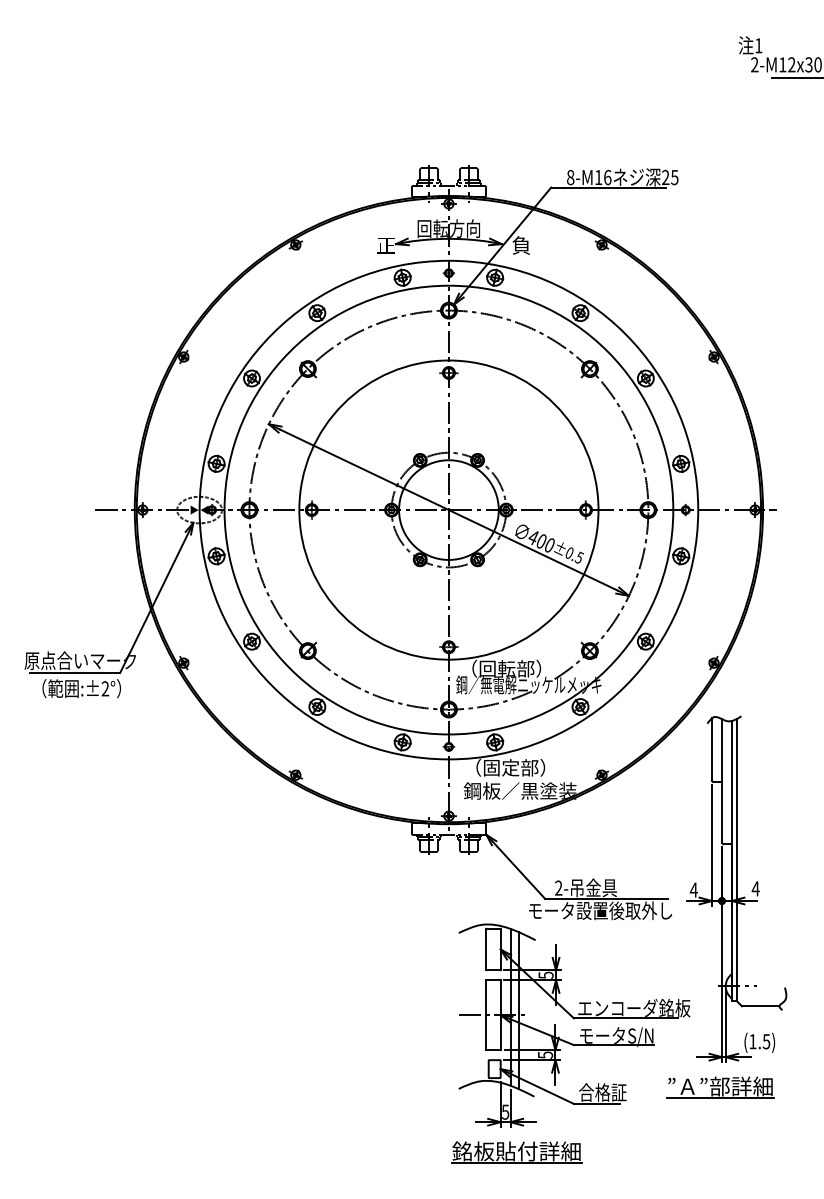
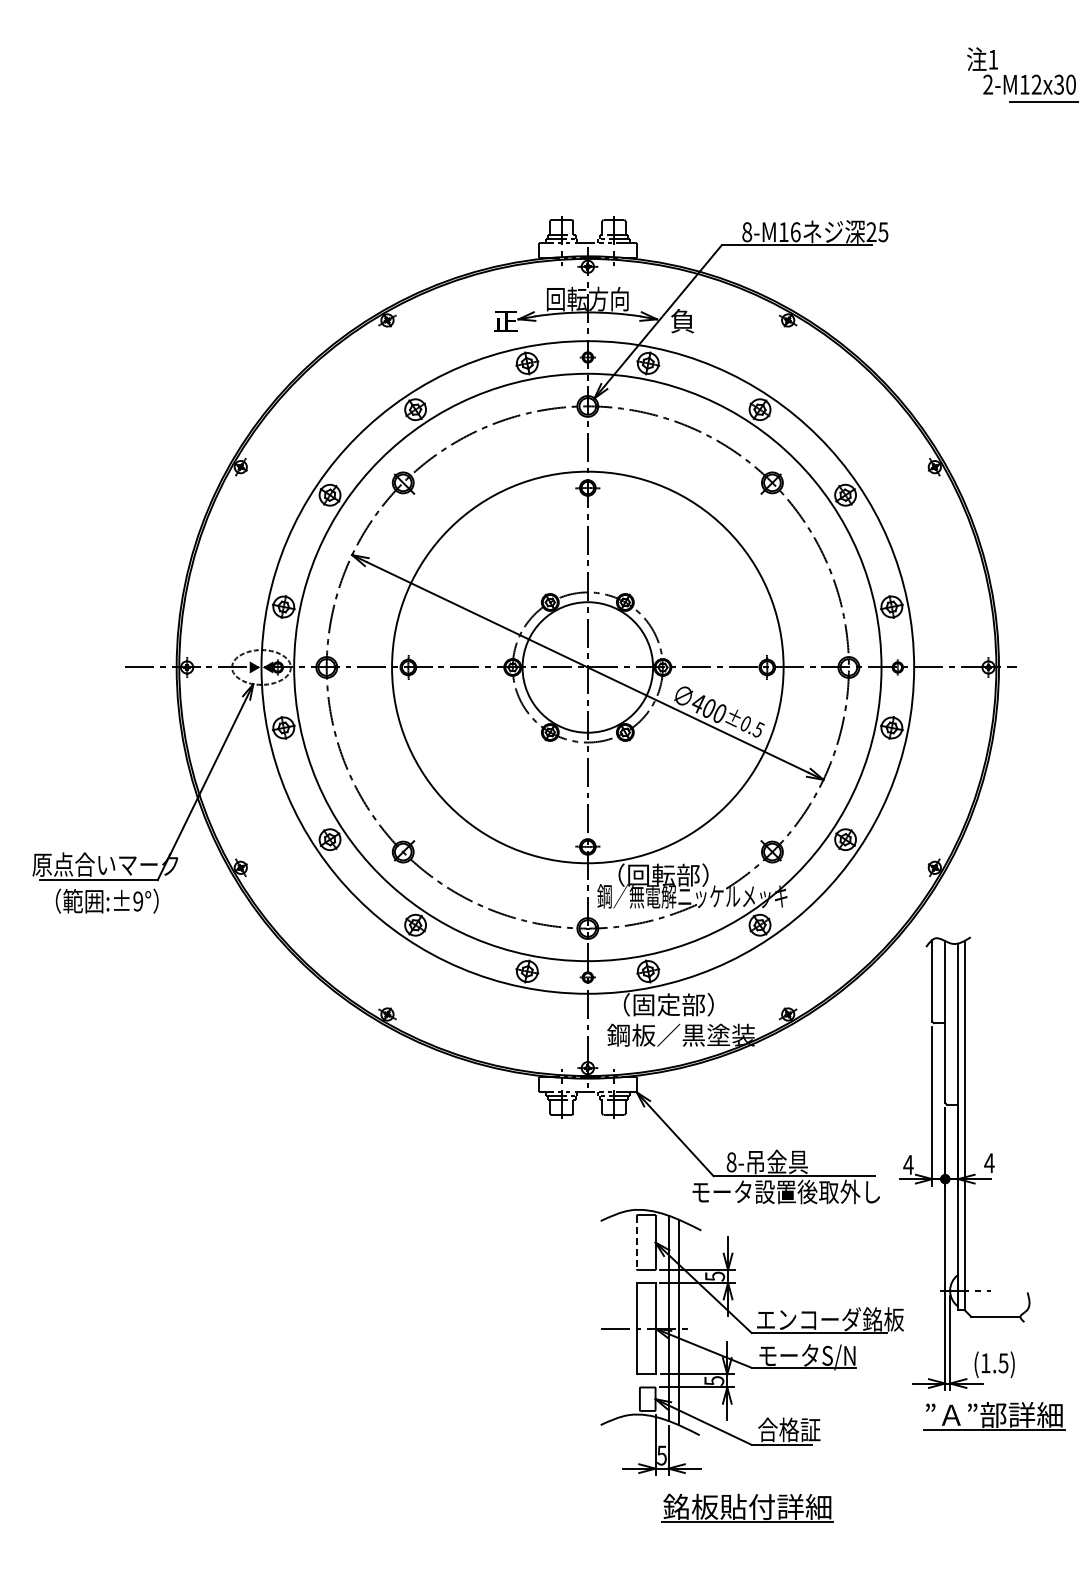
text: (105, 688) -> (138, 901), :±2° -> :±9°
text: (558, 888) -> (731, 1162), 2- -> 8-
line: (486, 949) -> (636, 1242), solid -> dashed
part: (720, 1087) -> (994, 1416), moved
part: (516, 1151) -> (747, 1507), moved

